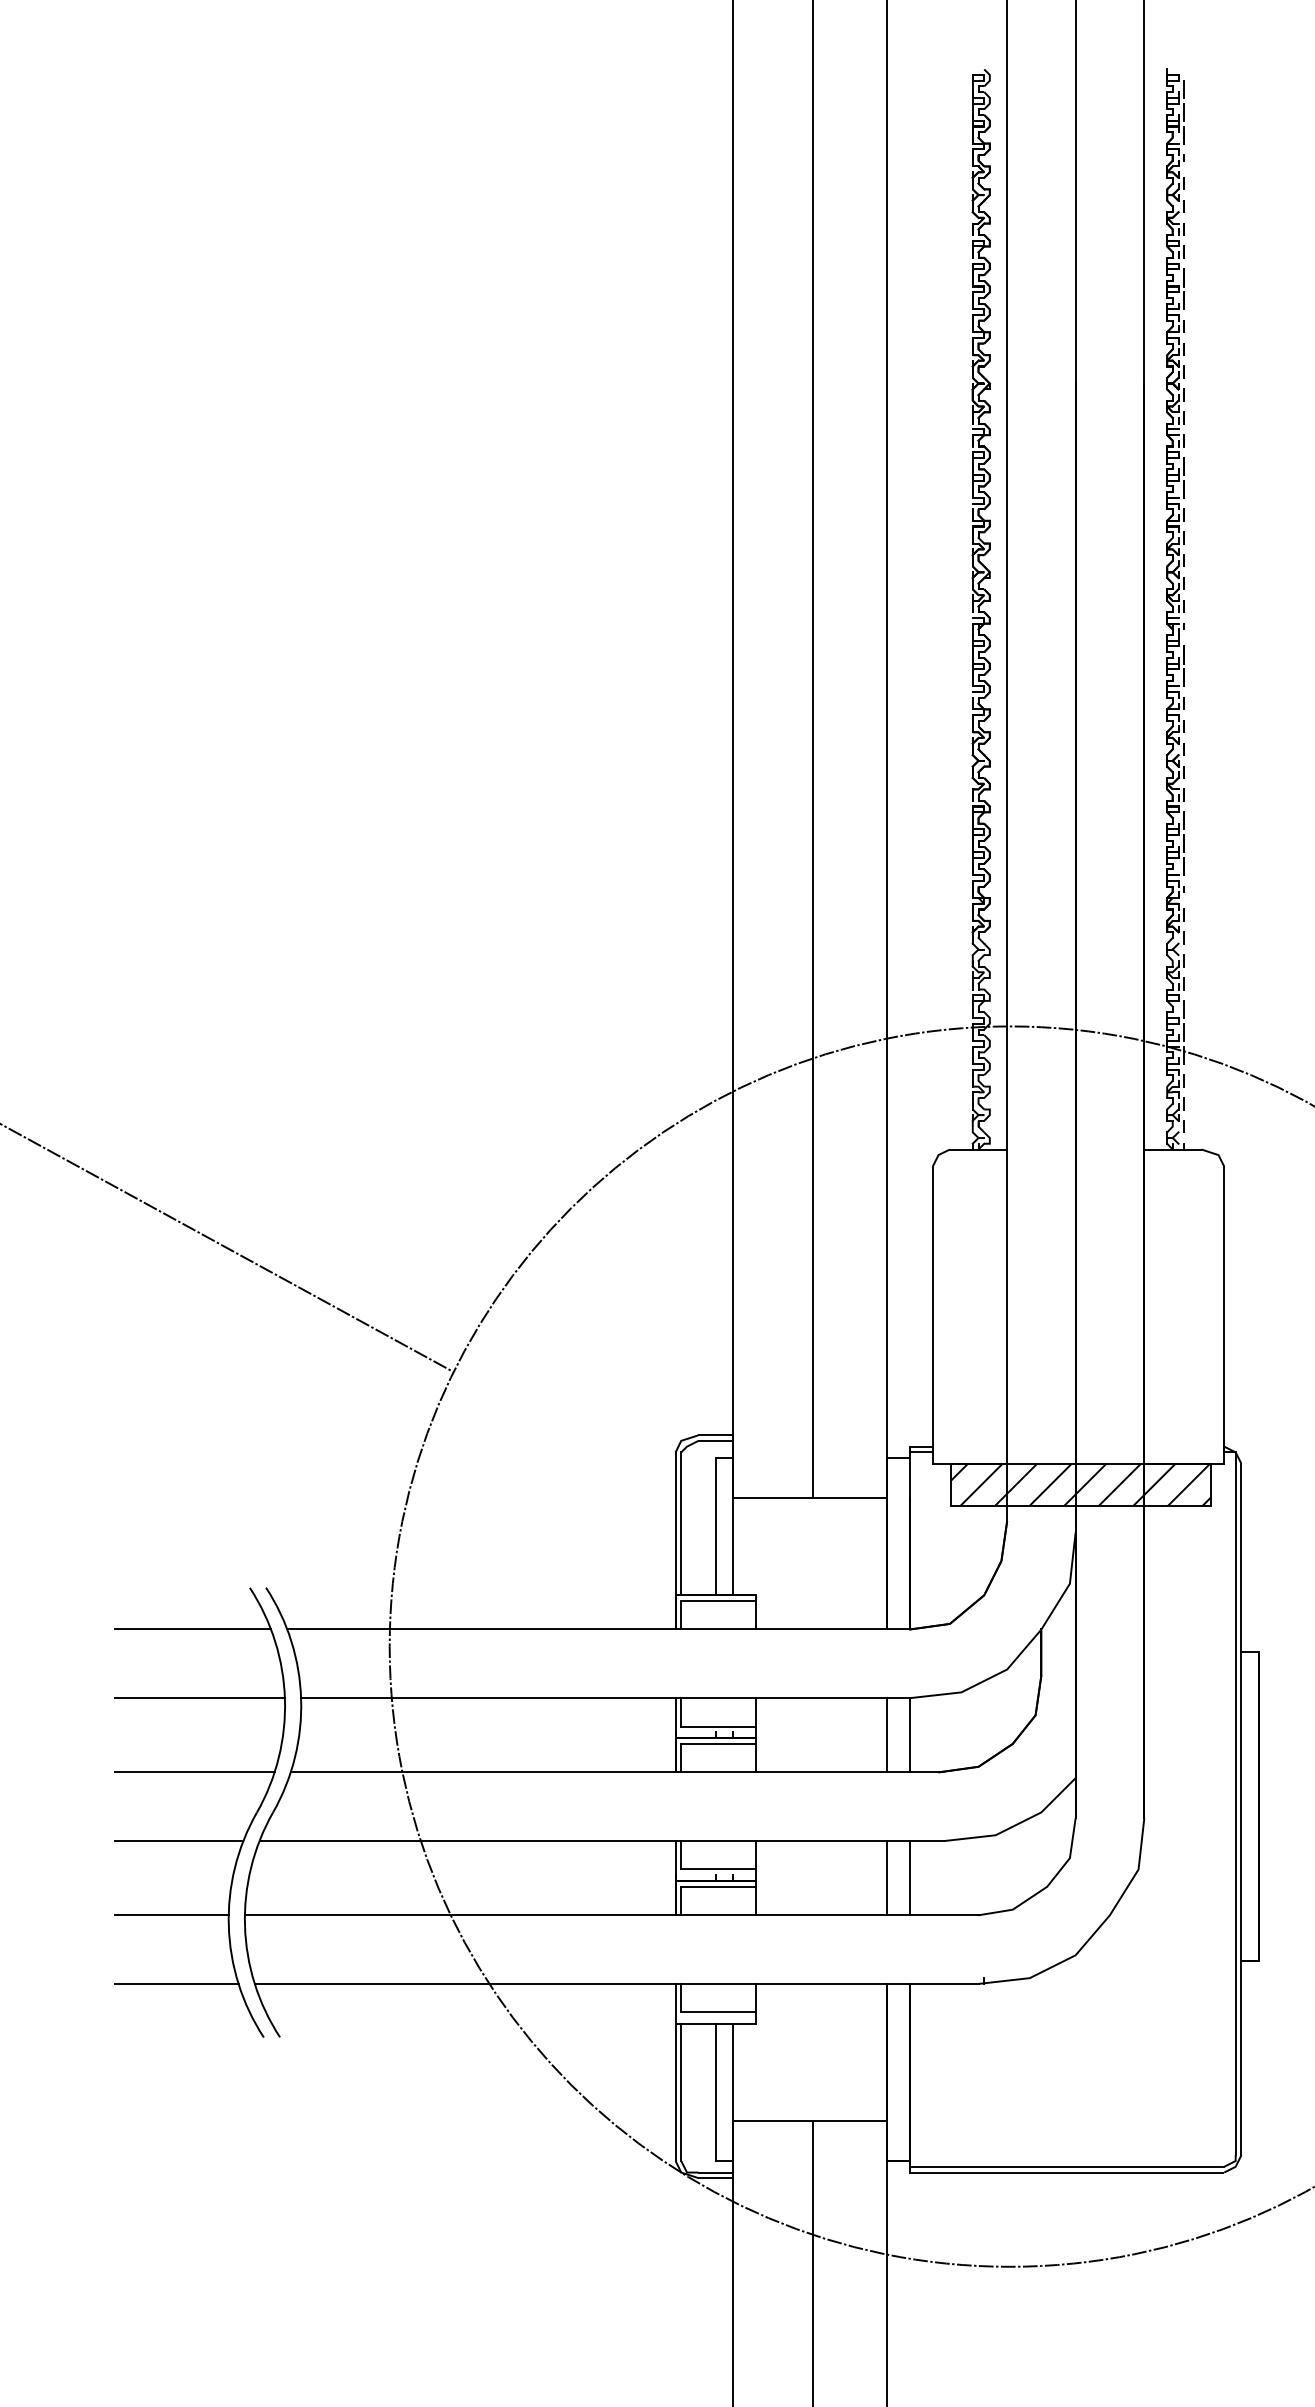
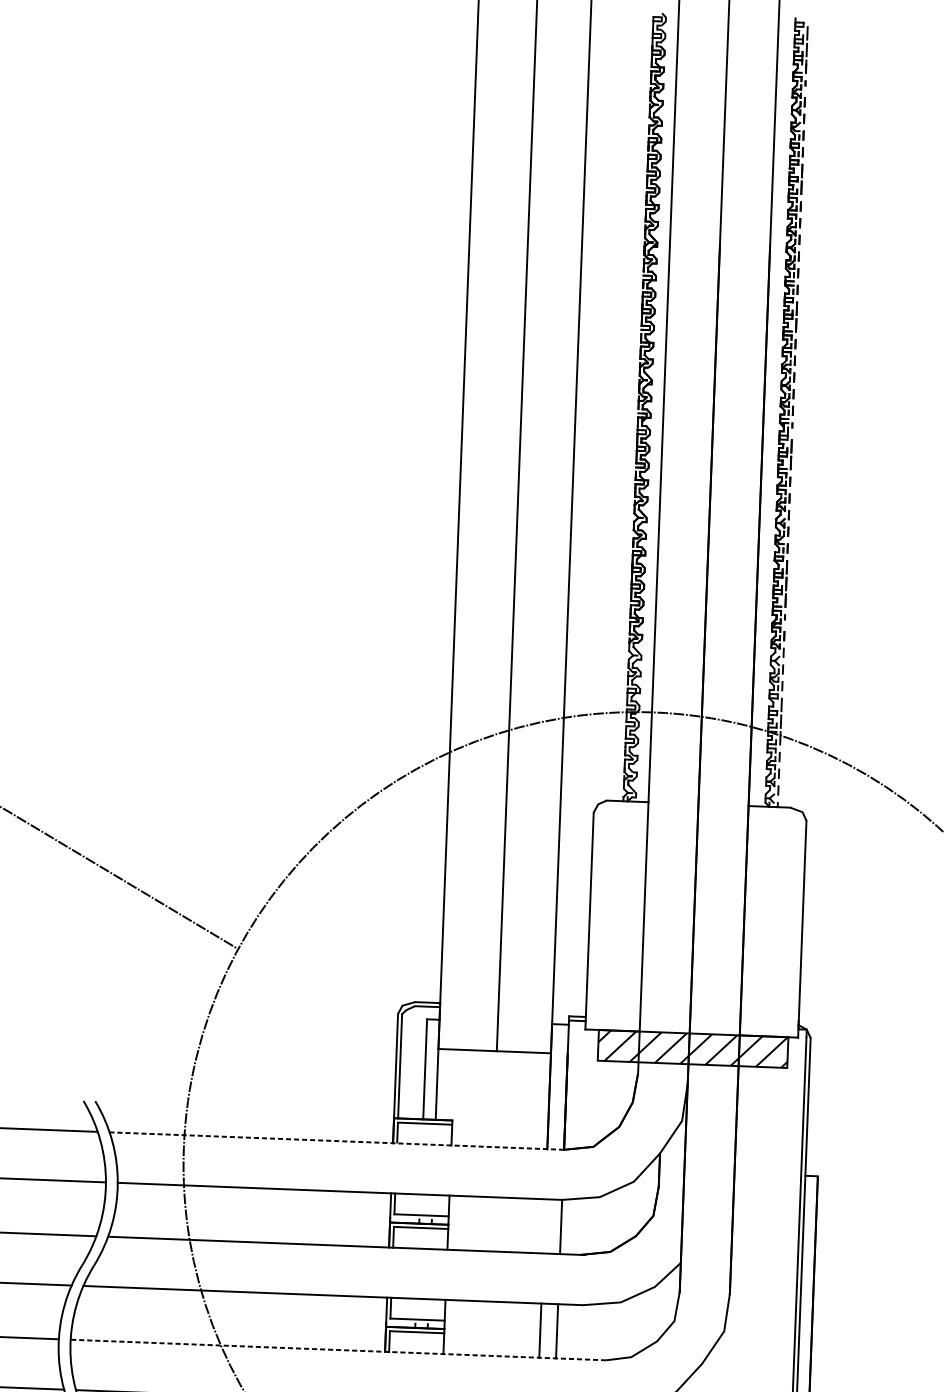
line: (598, 1629) -> (336, 1141), solid -> dashed
line: (886, 1735) -> (543, 1226), removed
line: (611, 1915) -> (338, 1350), solid -> dashed

